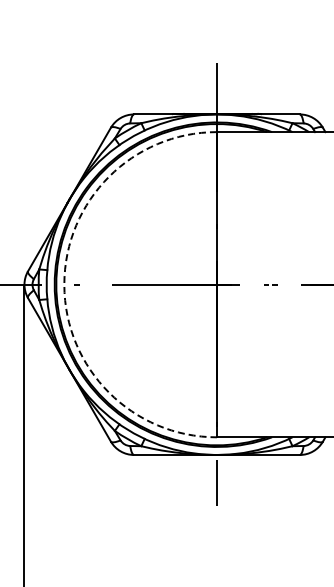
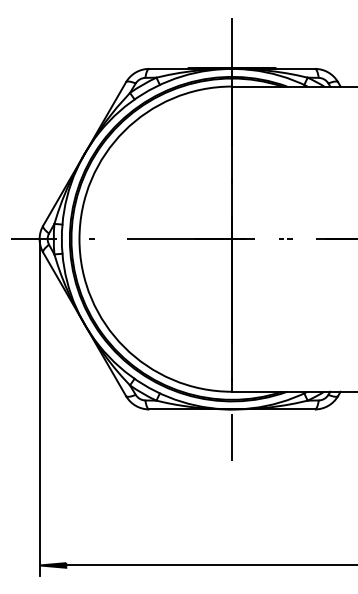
arc: (64, 285) -> (79, 239), dashed -> solid

